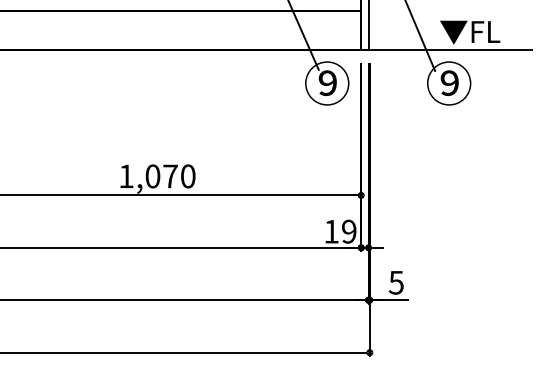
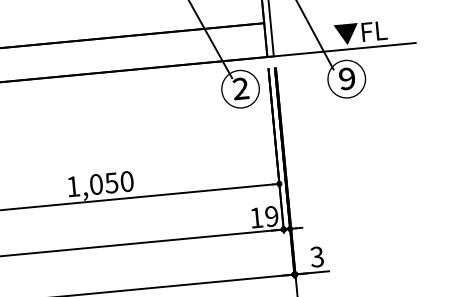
text: (327, 83) -> (240, 89), ⑨ -> ②
text: (170, 176) -> (111, 183), 1,070 -> 1,050
text: (396, 282) -> (317, 256), 5 -> 3

